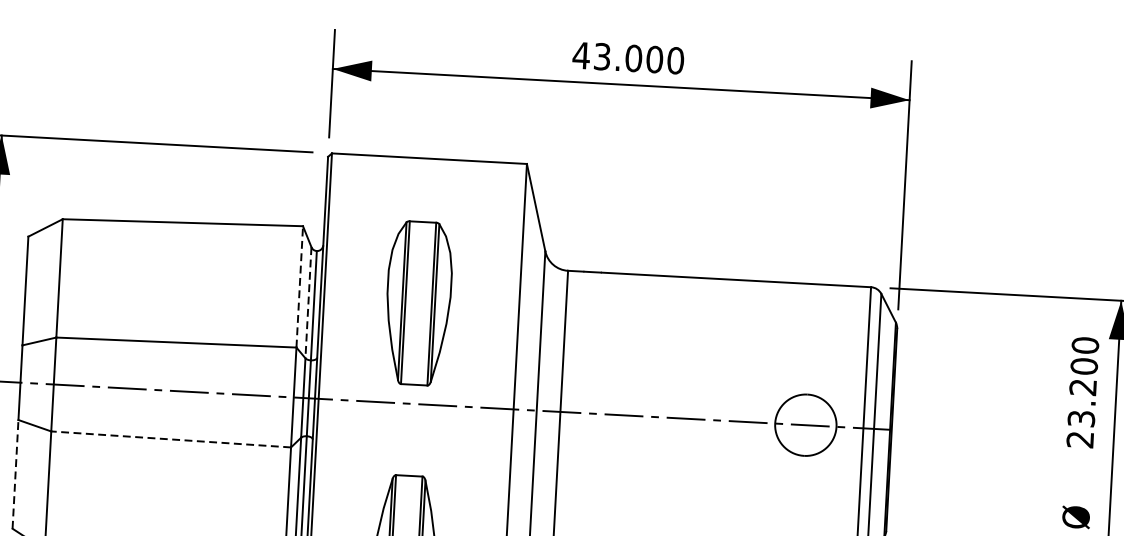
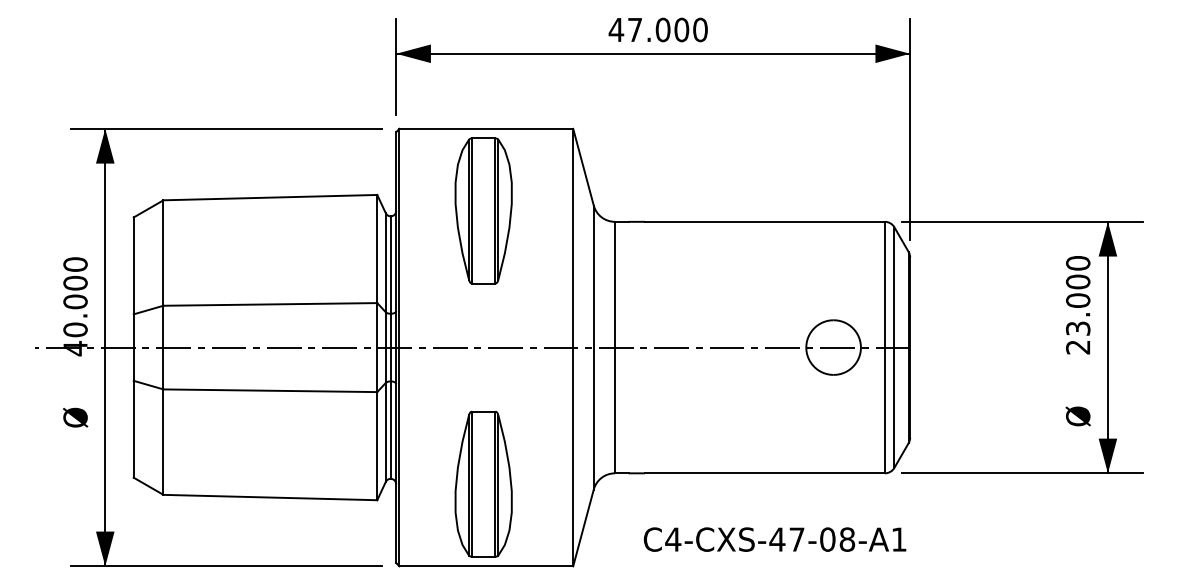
text: (602, 56) -> (635, 29), 43.000 -> 47.000
line: (300, 286) -> (377, 248), dashed -> solid
line: (308, 302) -> (385, 262), dashed -> solid
part: (418, 302) -> (483, 210), moved
text: (1083, 387) -> (1078, 300), 23.200 -> 23.000
line: (171, 439) -> (270, 390), dashed -> solid
line: (15, 473) -> (133, 428), dashed -> solid

